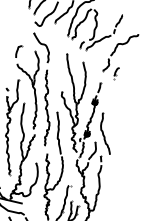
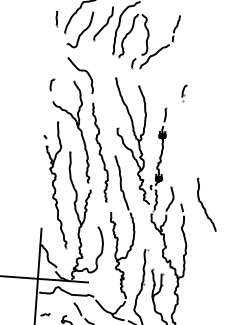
part: (18, 51) -> (52, 84), size x0.7
part: (115, 51) -> (178, 64), removed
part: (106, 133) -> (206, 204), moved

